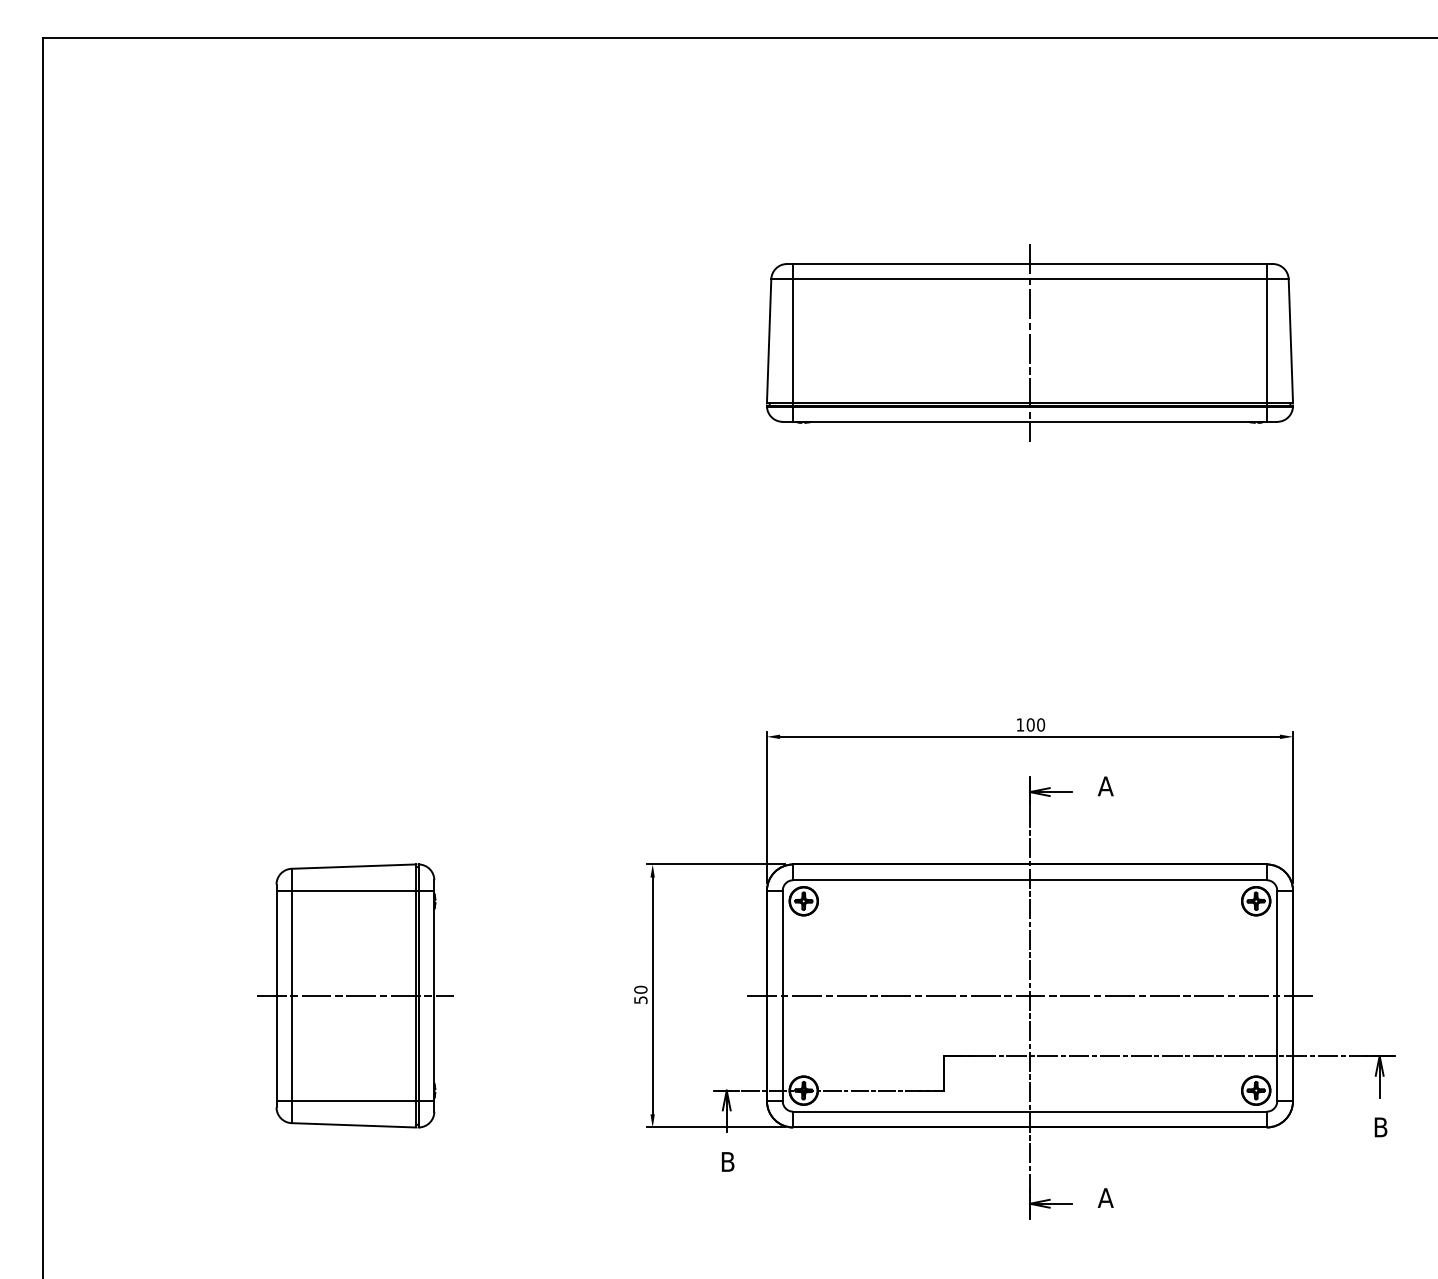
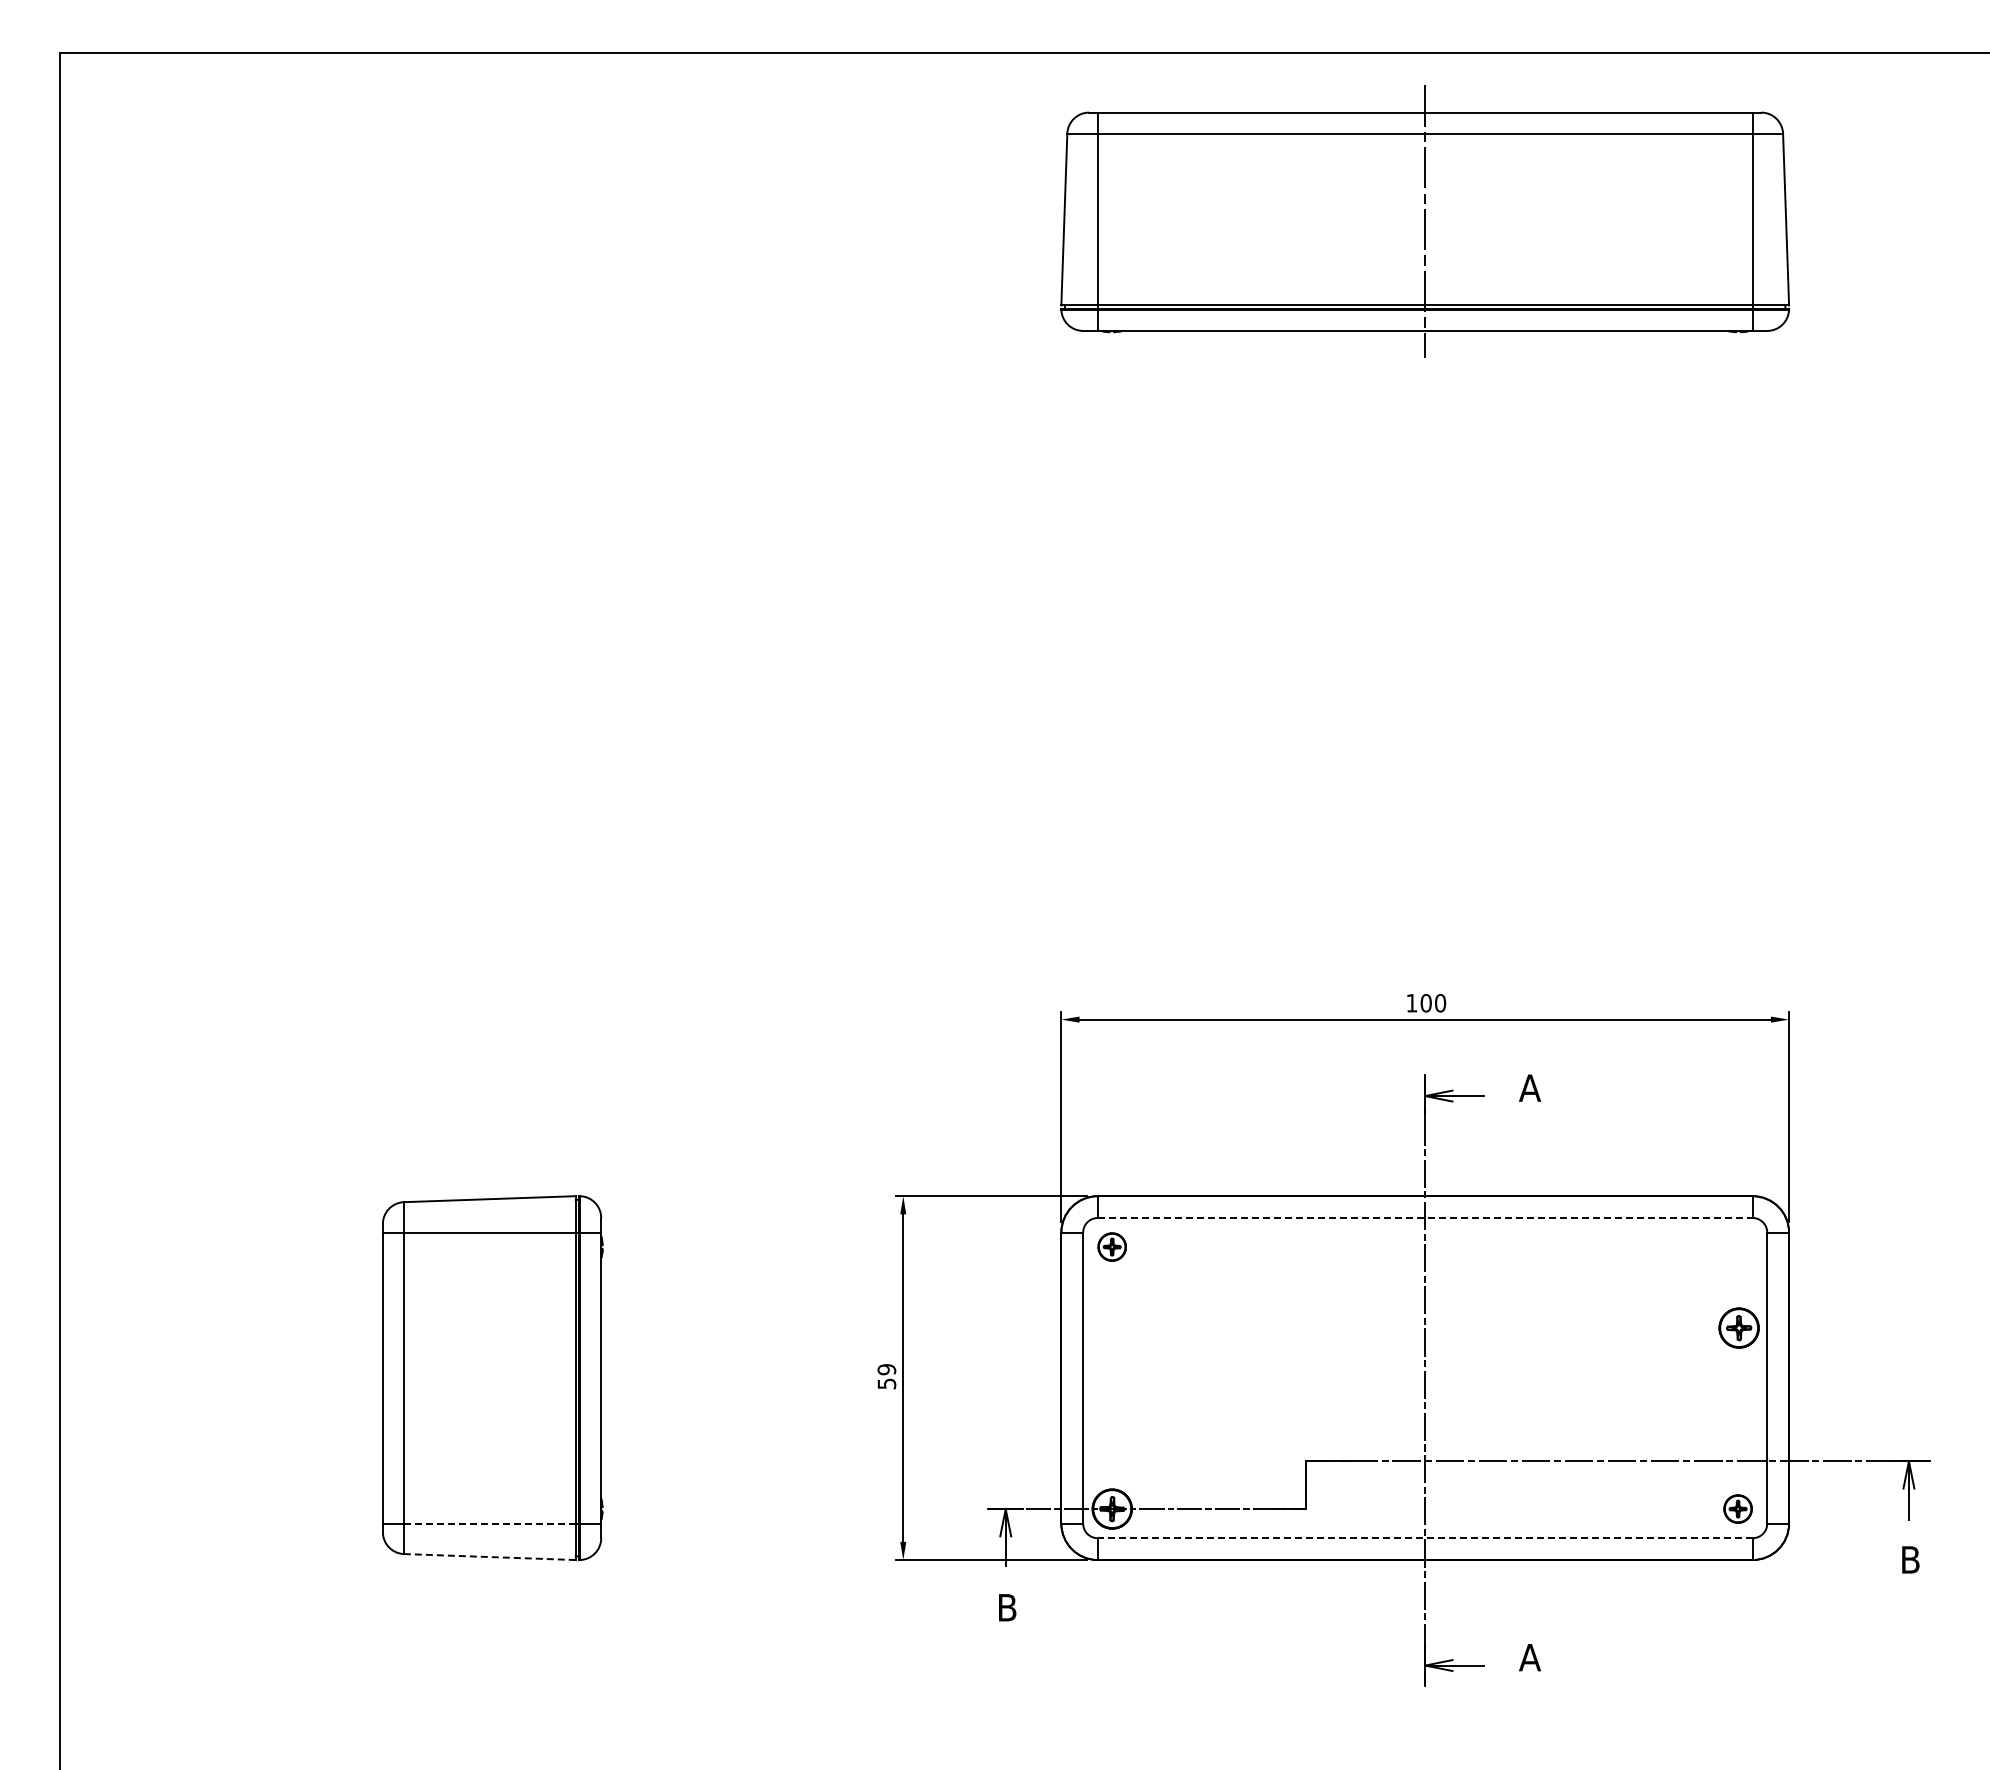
part: (1029, 342) -> (1424, 221), moved
line: (1030, 880) -> (1425, 1218), solid -> dashed
part: (803, 900) -> (1111, 1246), size x0.7
part: (1255, 900) -> (1738, 1327), moved
text: (640, 989) -> (886, 1369), 50 -> 59
line: (355, 996) -> (491, 1378), removed
line: (1030, 996) -> (1425, 1378), removed
part: (1255, 1090) -> (1737, 1508), size x0.7
line: (353, 1101) -> (489, 1523), solid -> dashed
line: (1029, 1111) -> (1424, 1538), solid -> dashed
line: (353, 1125) -> (489, 1557), solid -> dashed

